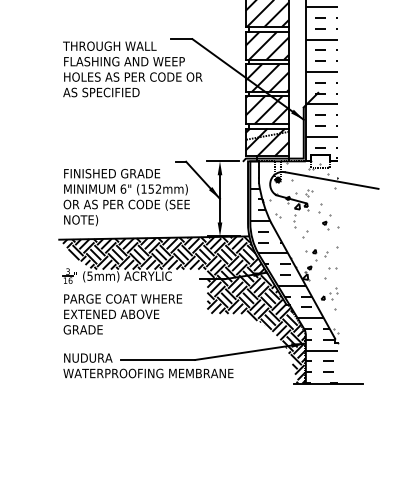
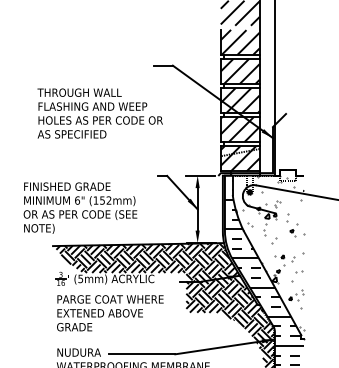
text: (132, 69) -> (100, 113), moved
hatch: (321, 82) -> (288, 104), removed
text: (126, 197) -> (80, 208), moved

